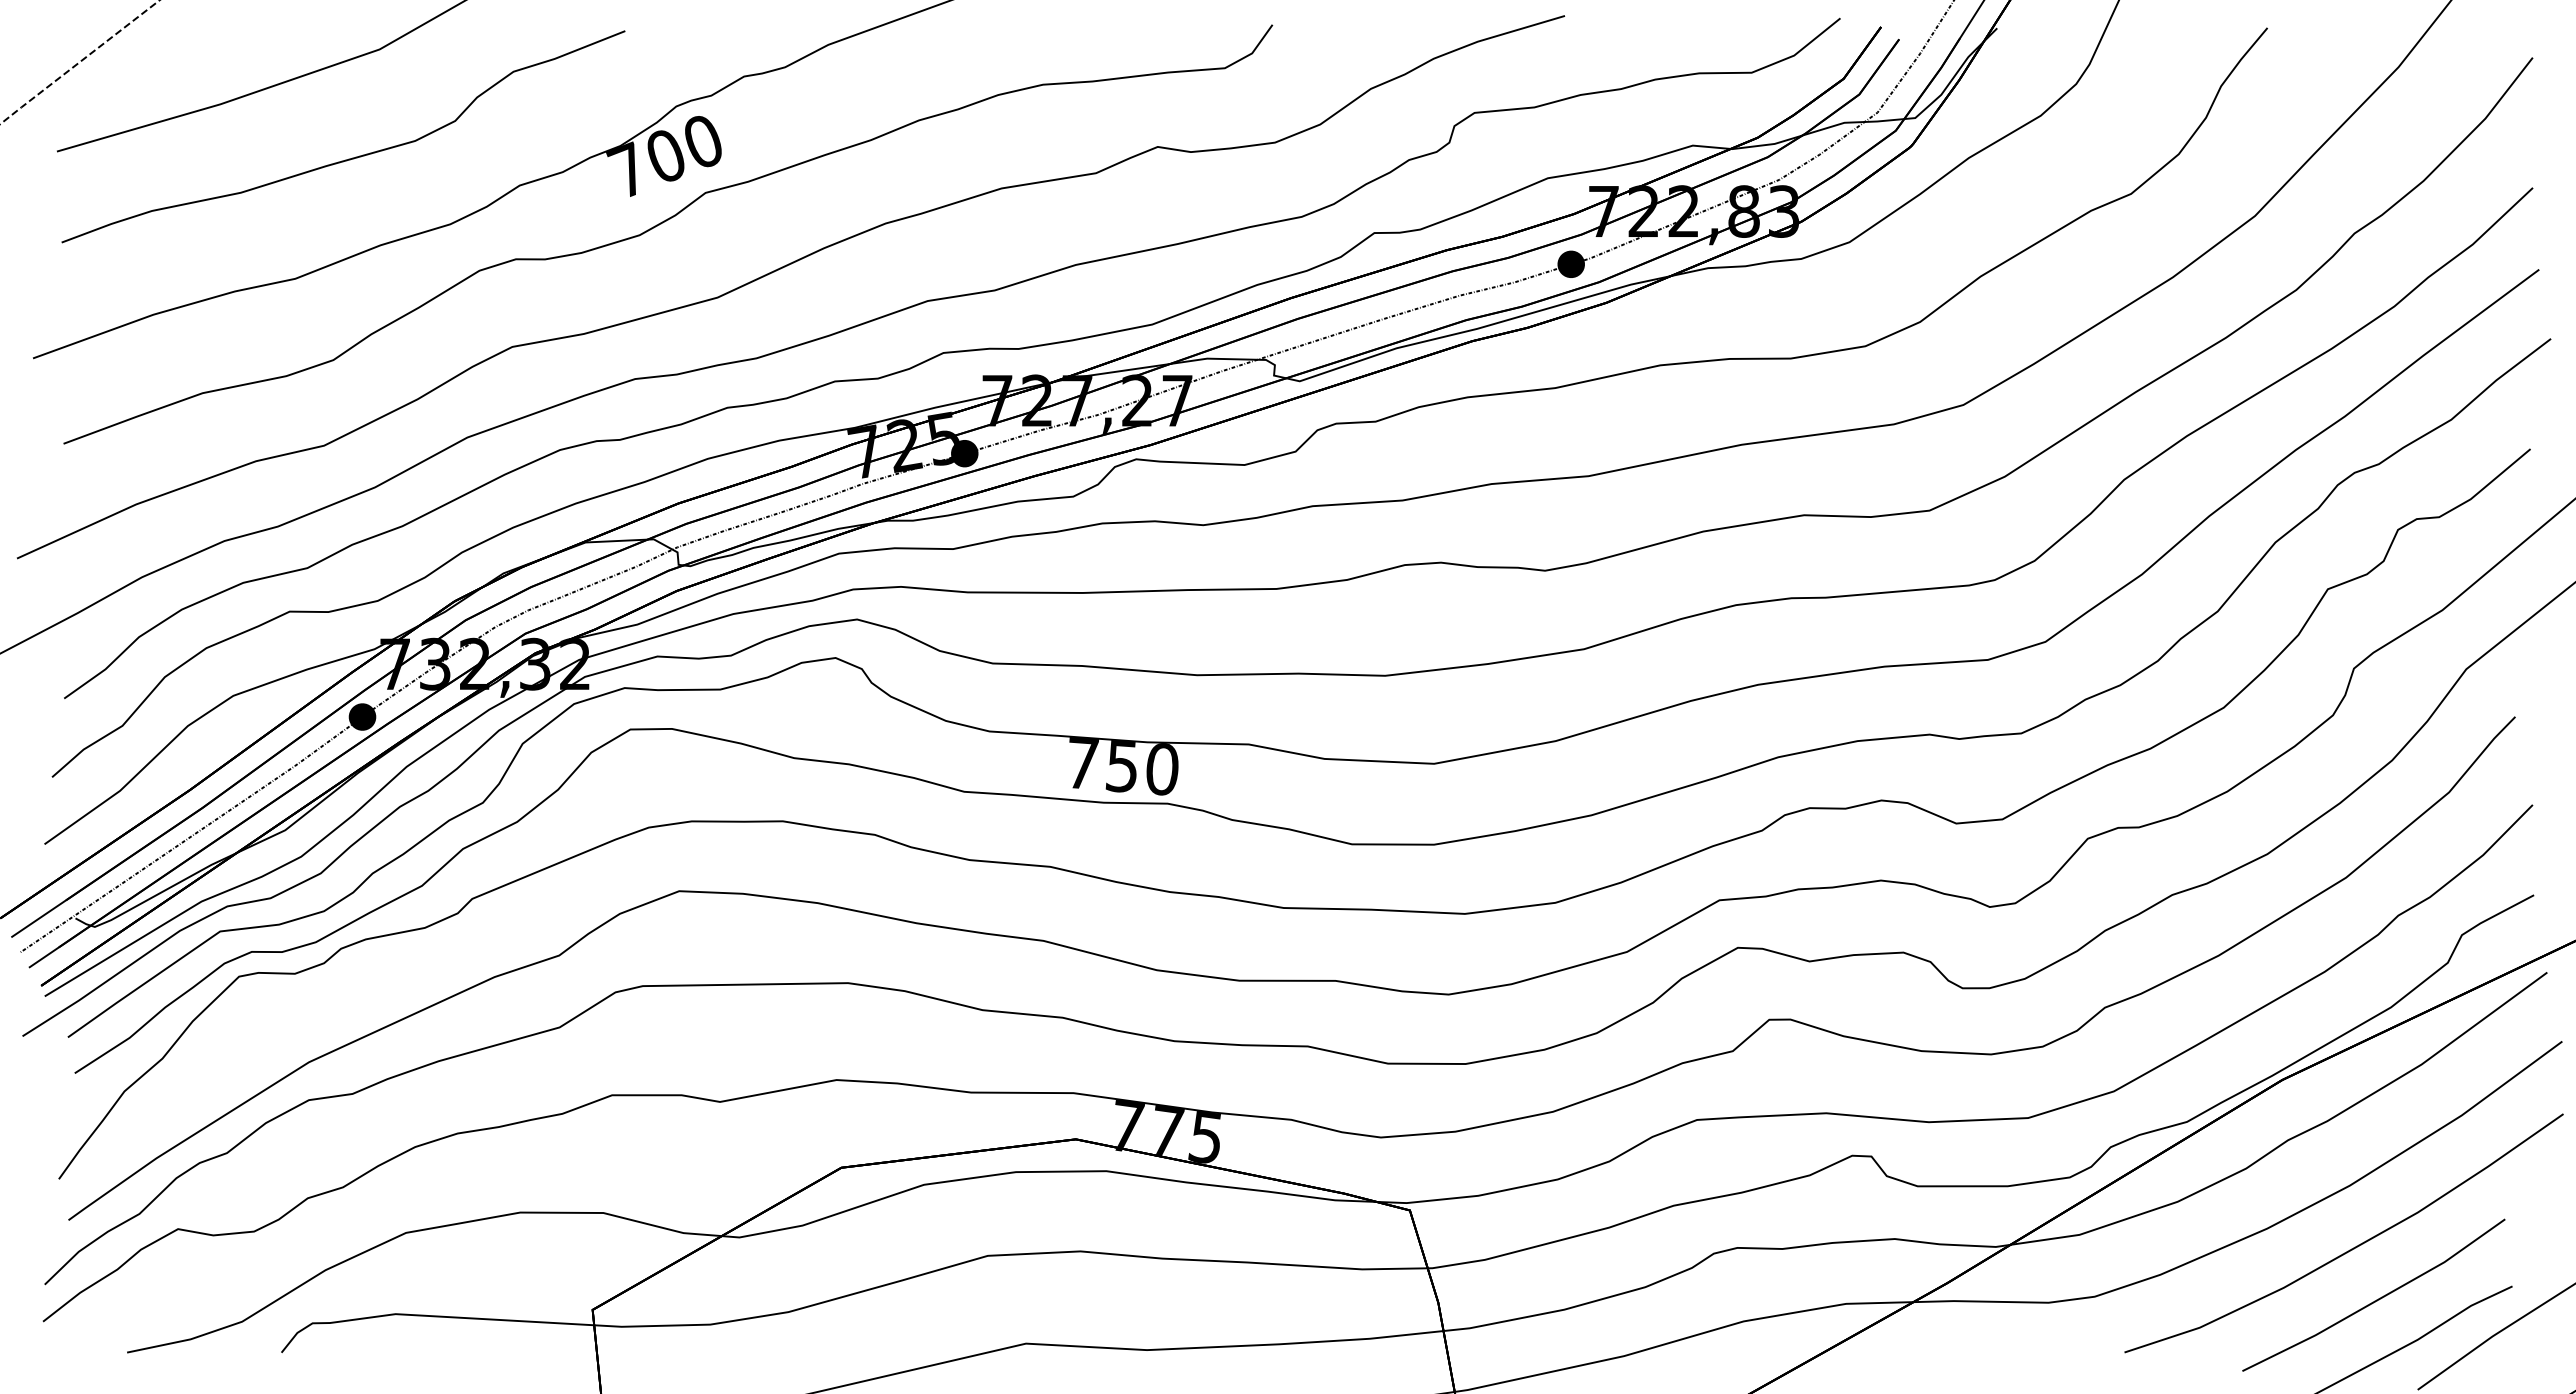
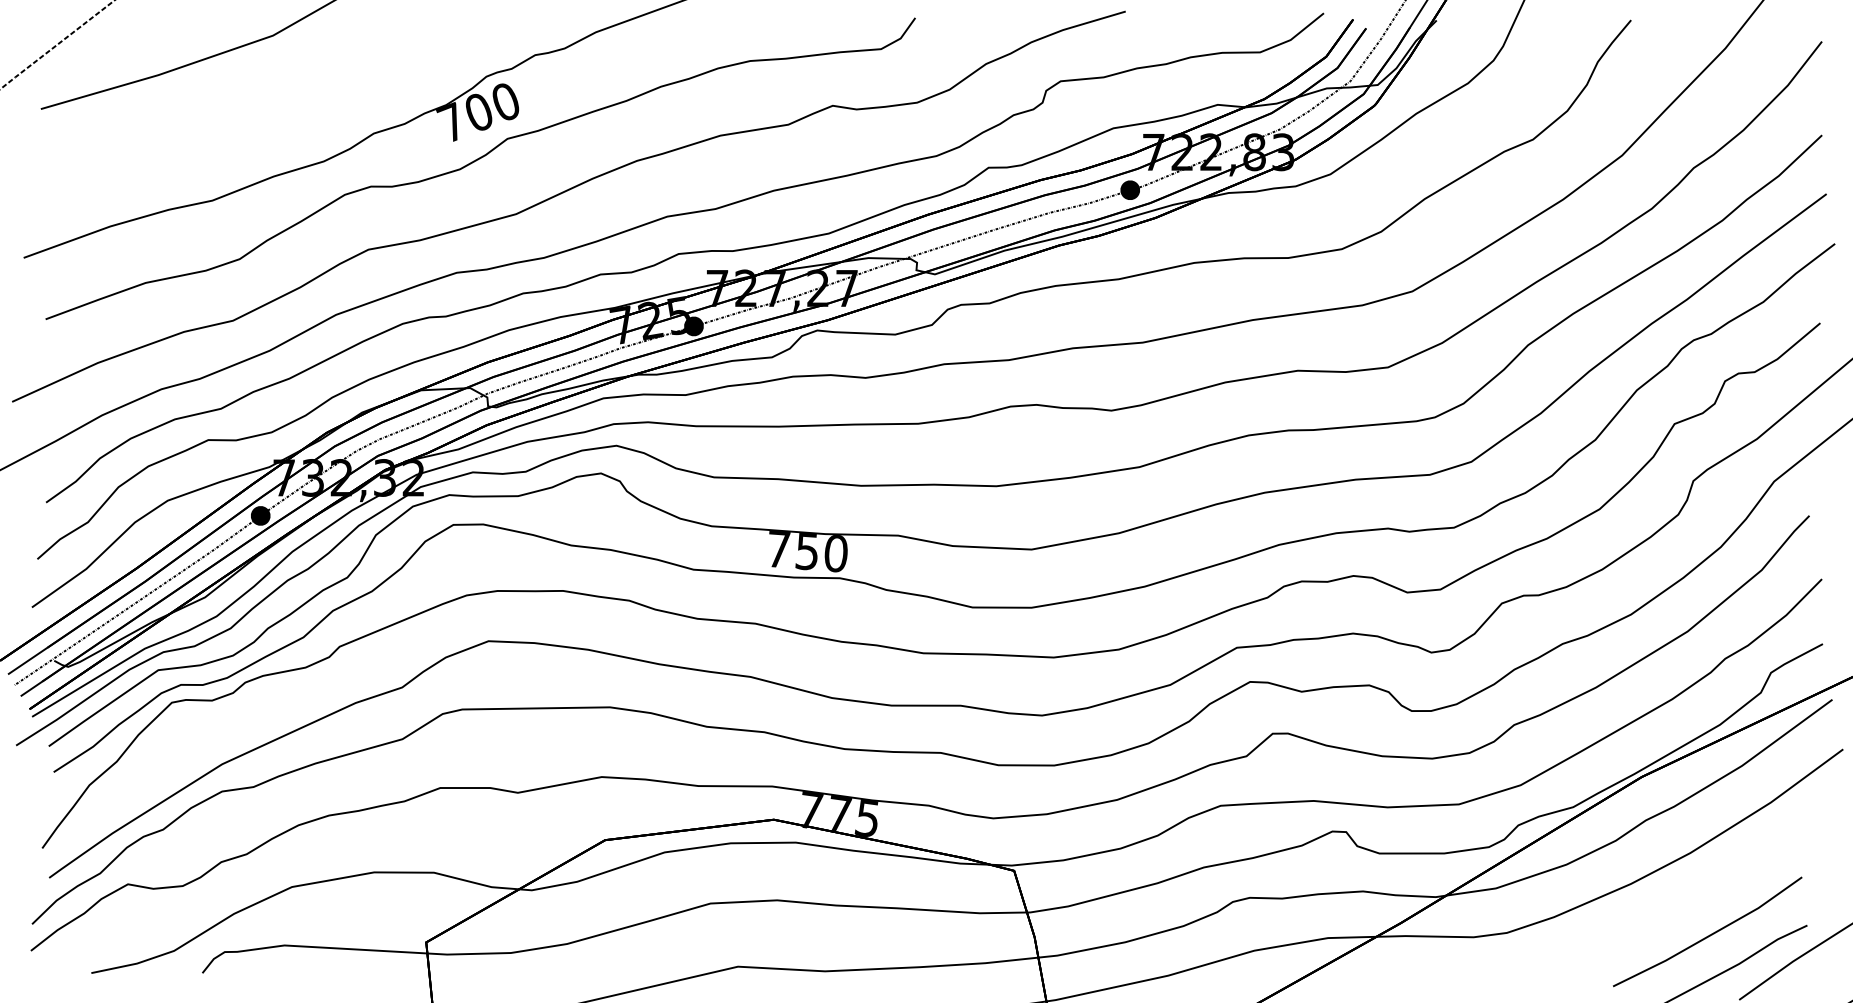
curve: (348, 158) -> (250, 114), removed
part: (2351, 1248) -> (1691, 898), removed

